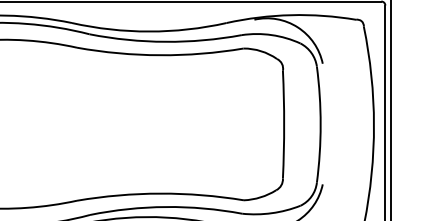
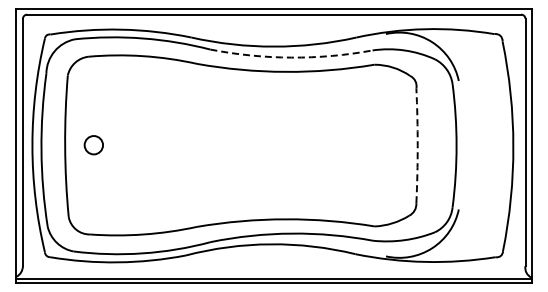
arc: (165, 41) -> (291, 57), solid -> dashed
arc: (283, 124) -> (417, 145), solid -> dashed

